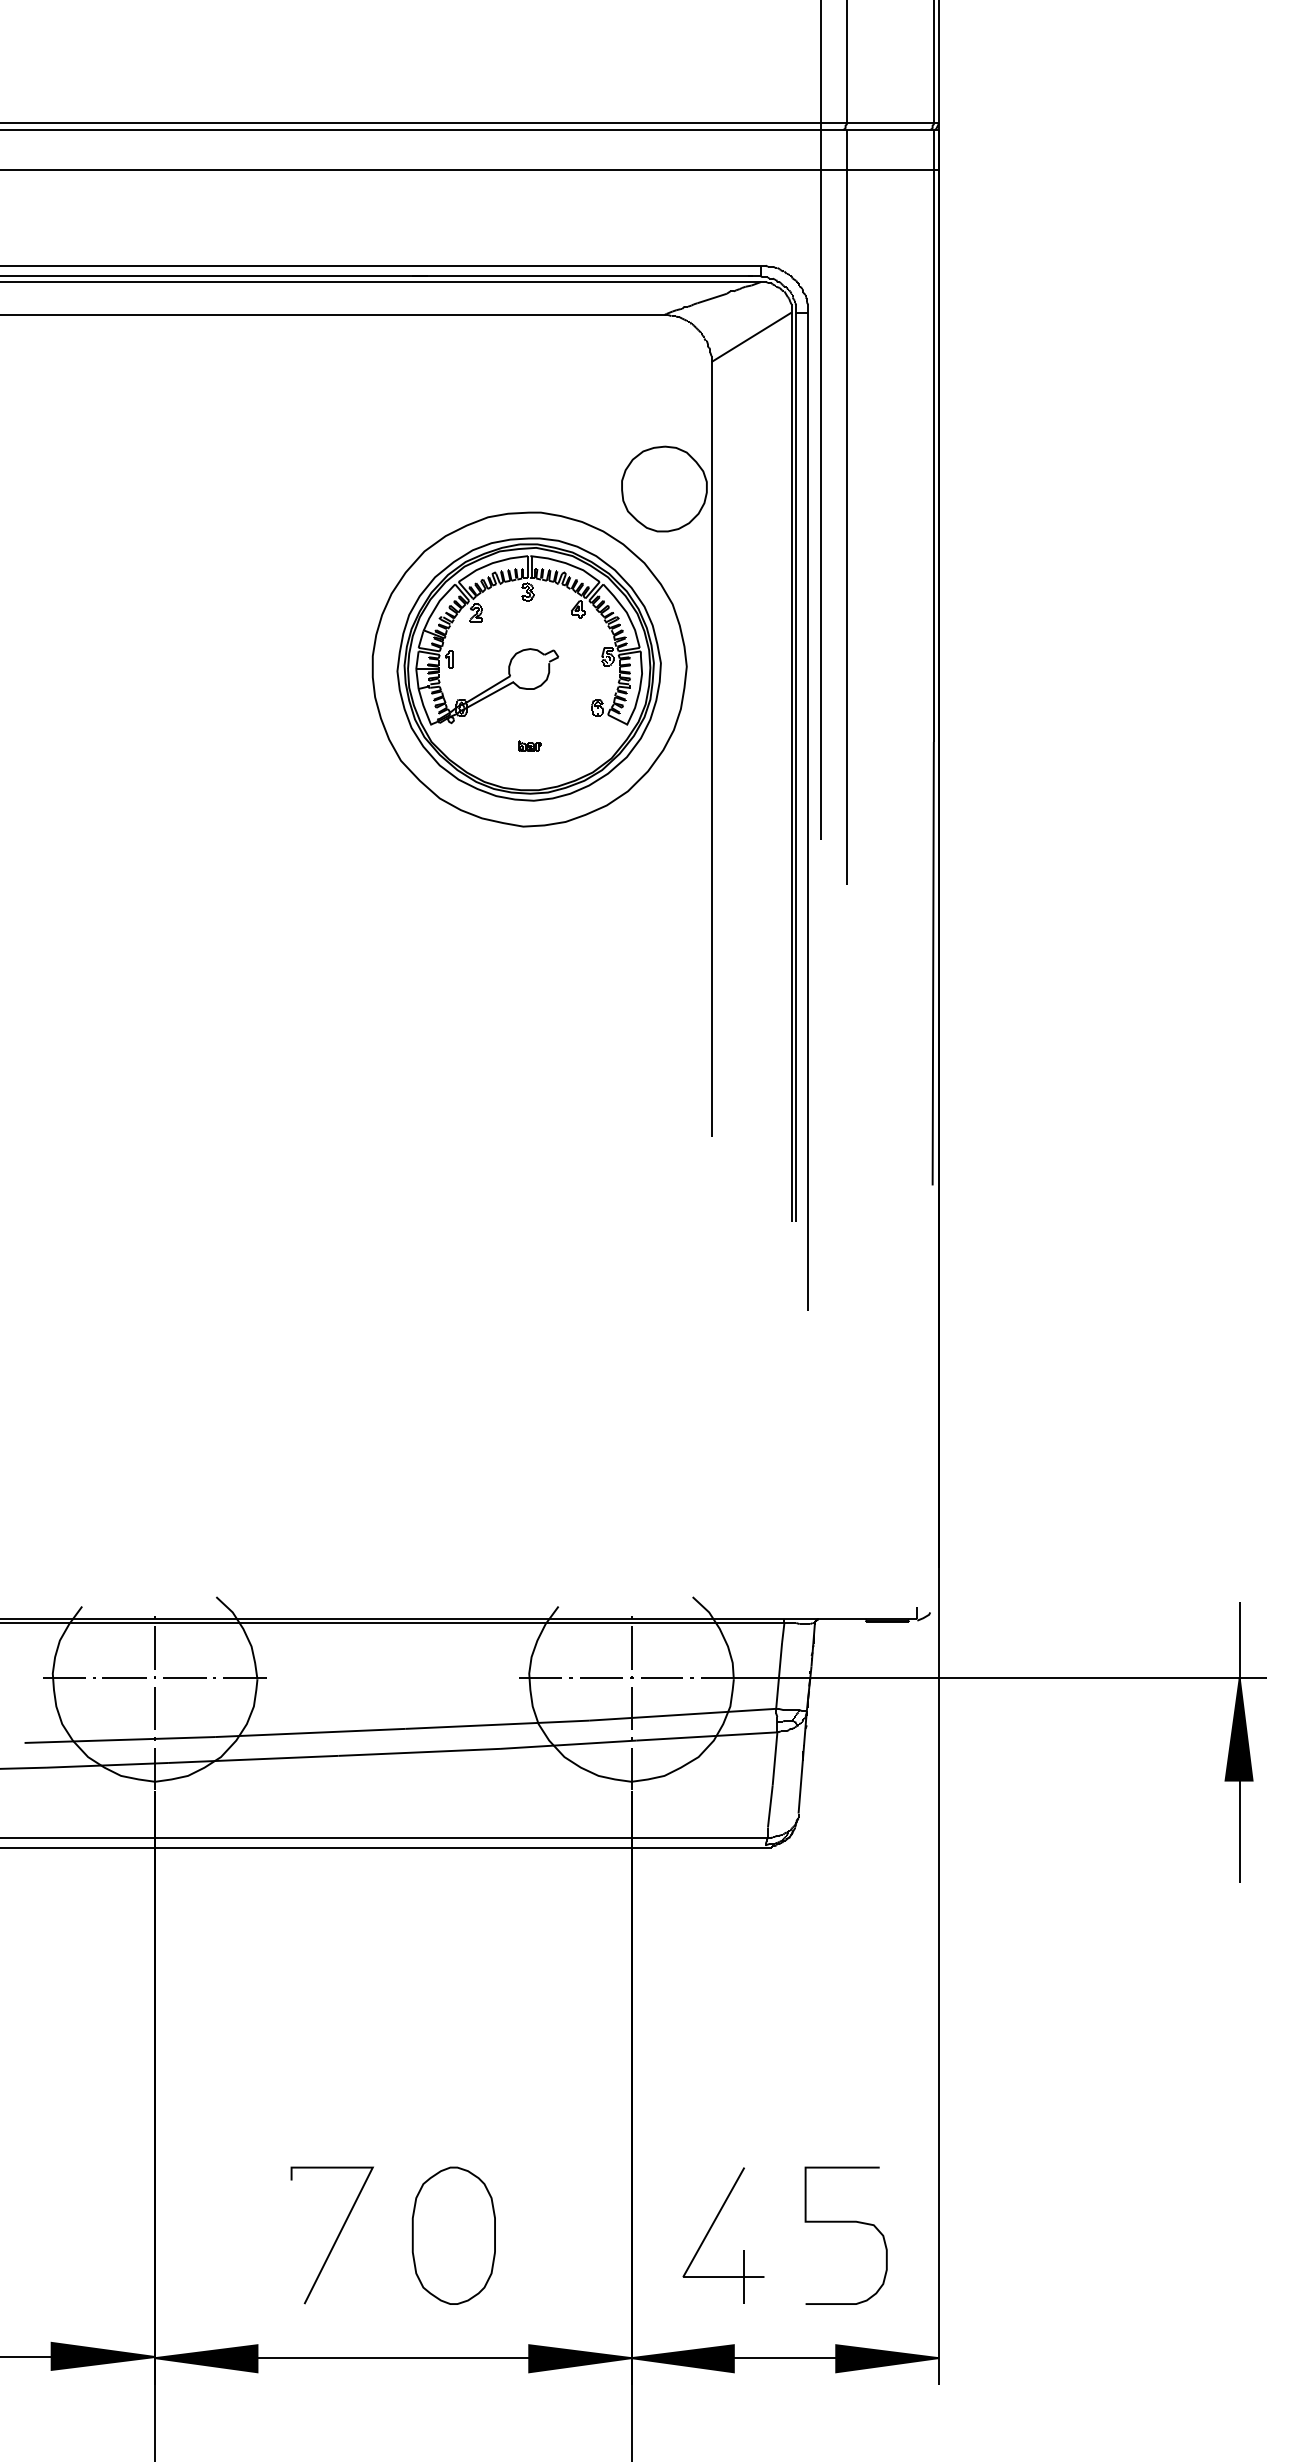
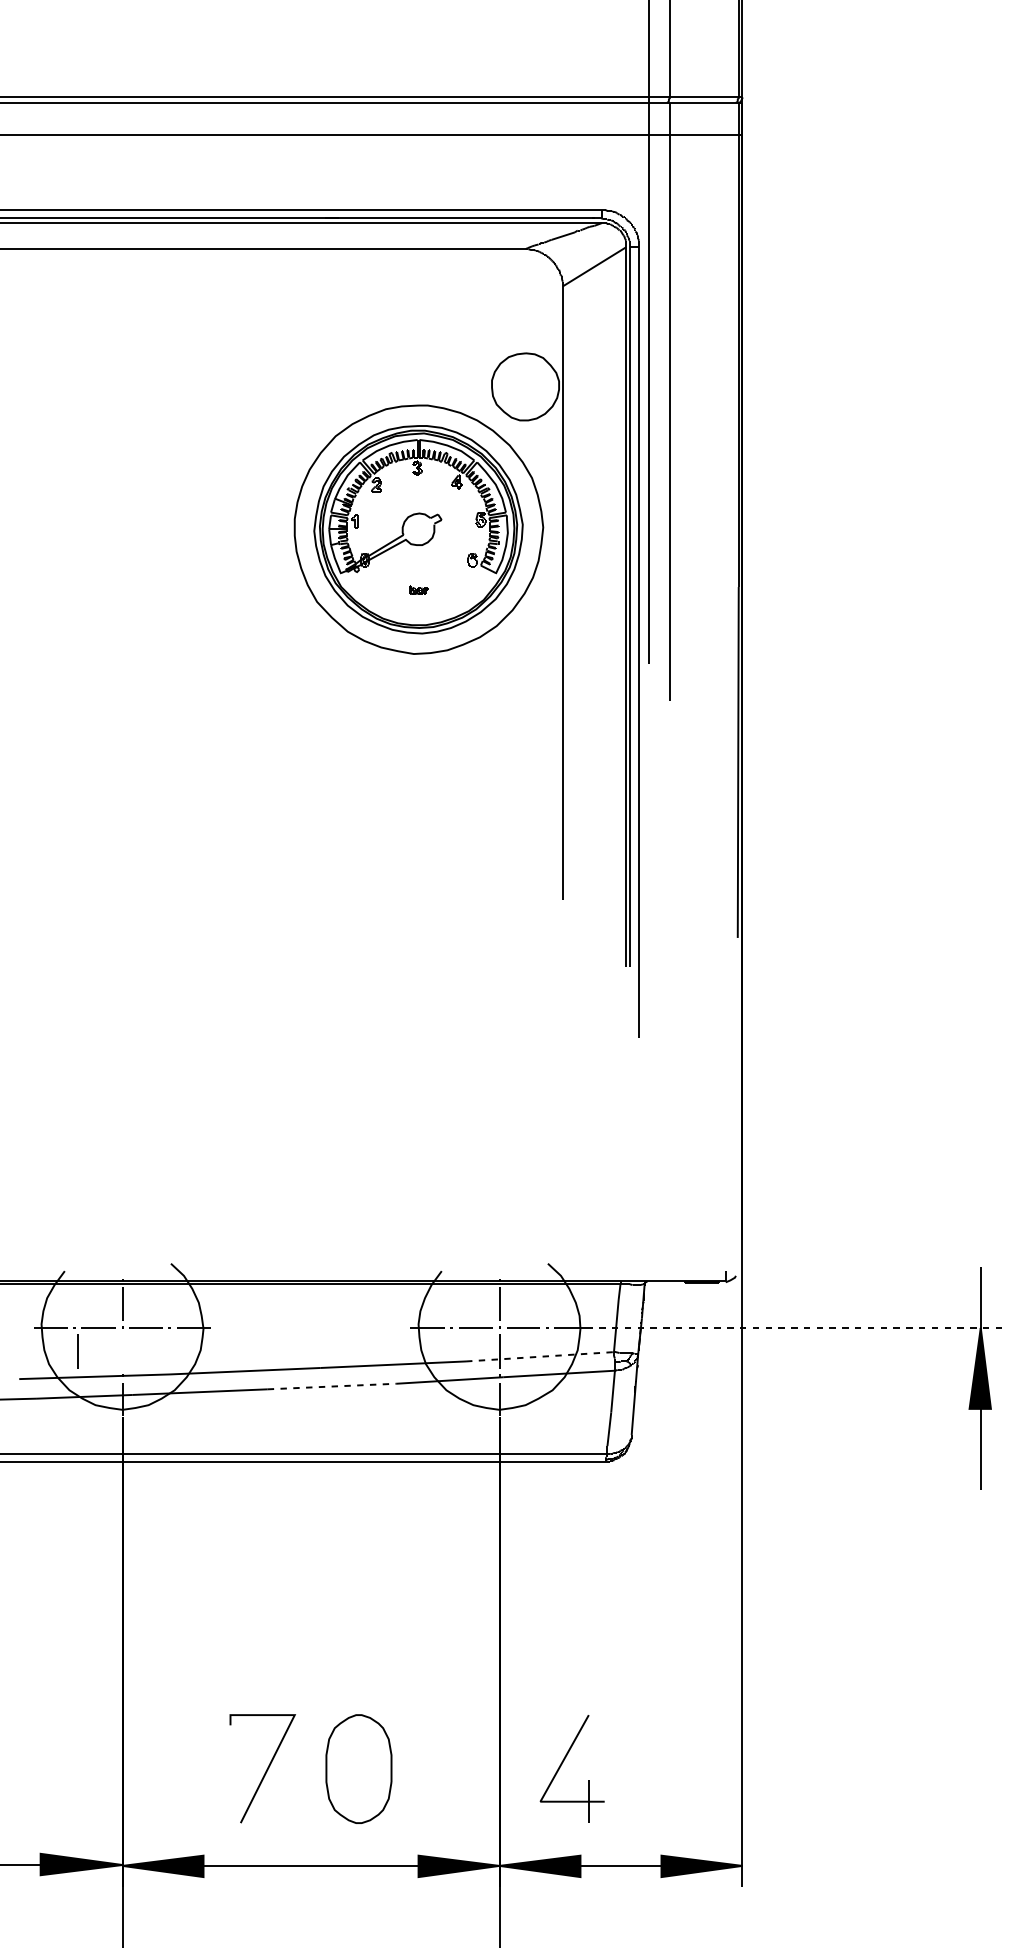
line: (1005, 1678) -> (795, 1328), solid -> dashed
line: (154, 1708) -> (77, 1351), moved
line: (682, 1714) -> (539, 1356), solid -> dashed
line: (420, 1752) -> (332, 1386), solid -> dashed
curve: (845, 2222) -> (668, 1758), removed

